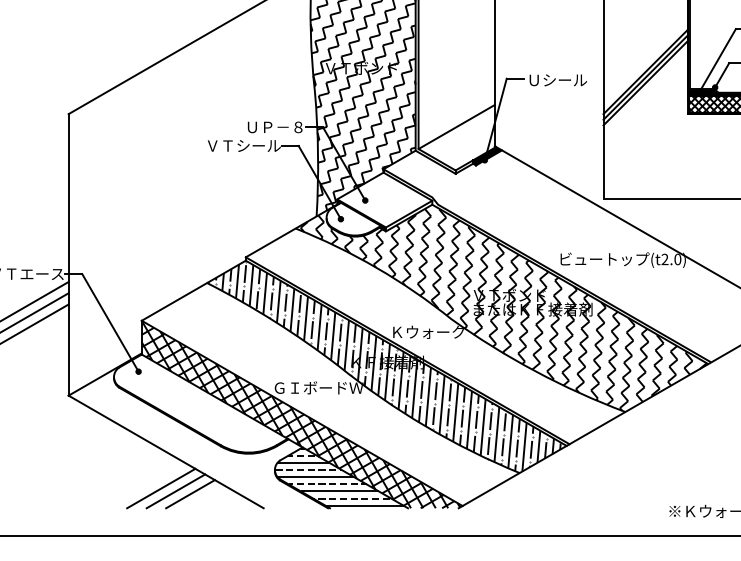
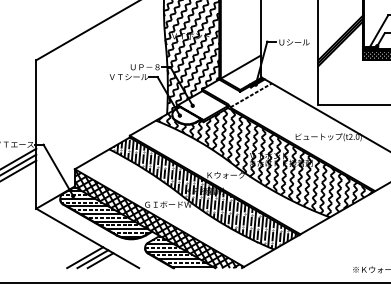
line: (474, 180) -> (250, 95), added
hatch: (197, 400) -> (104, 211), added

